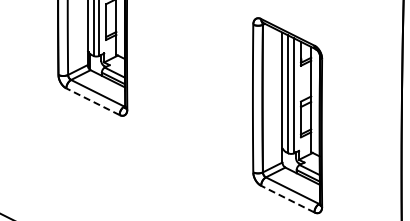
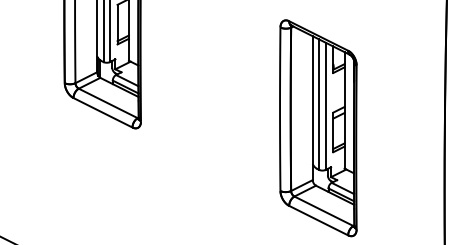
line: (92, 101) -> (102, 112), dashed -> solid
line: (287, 199) -> (318, 221), dashed -> solid

